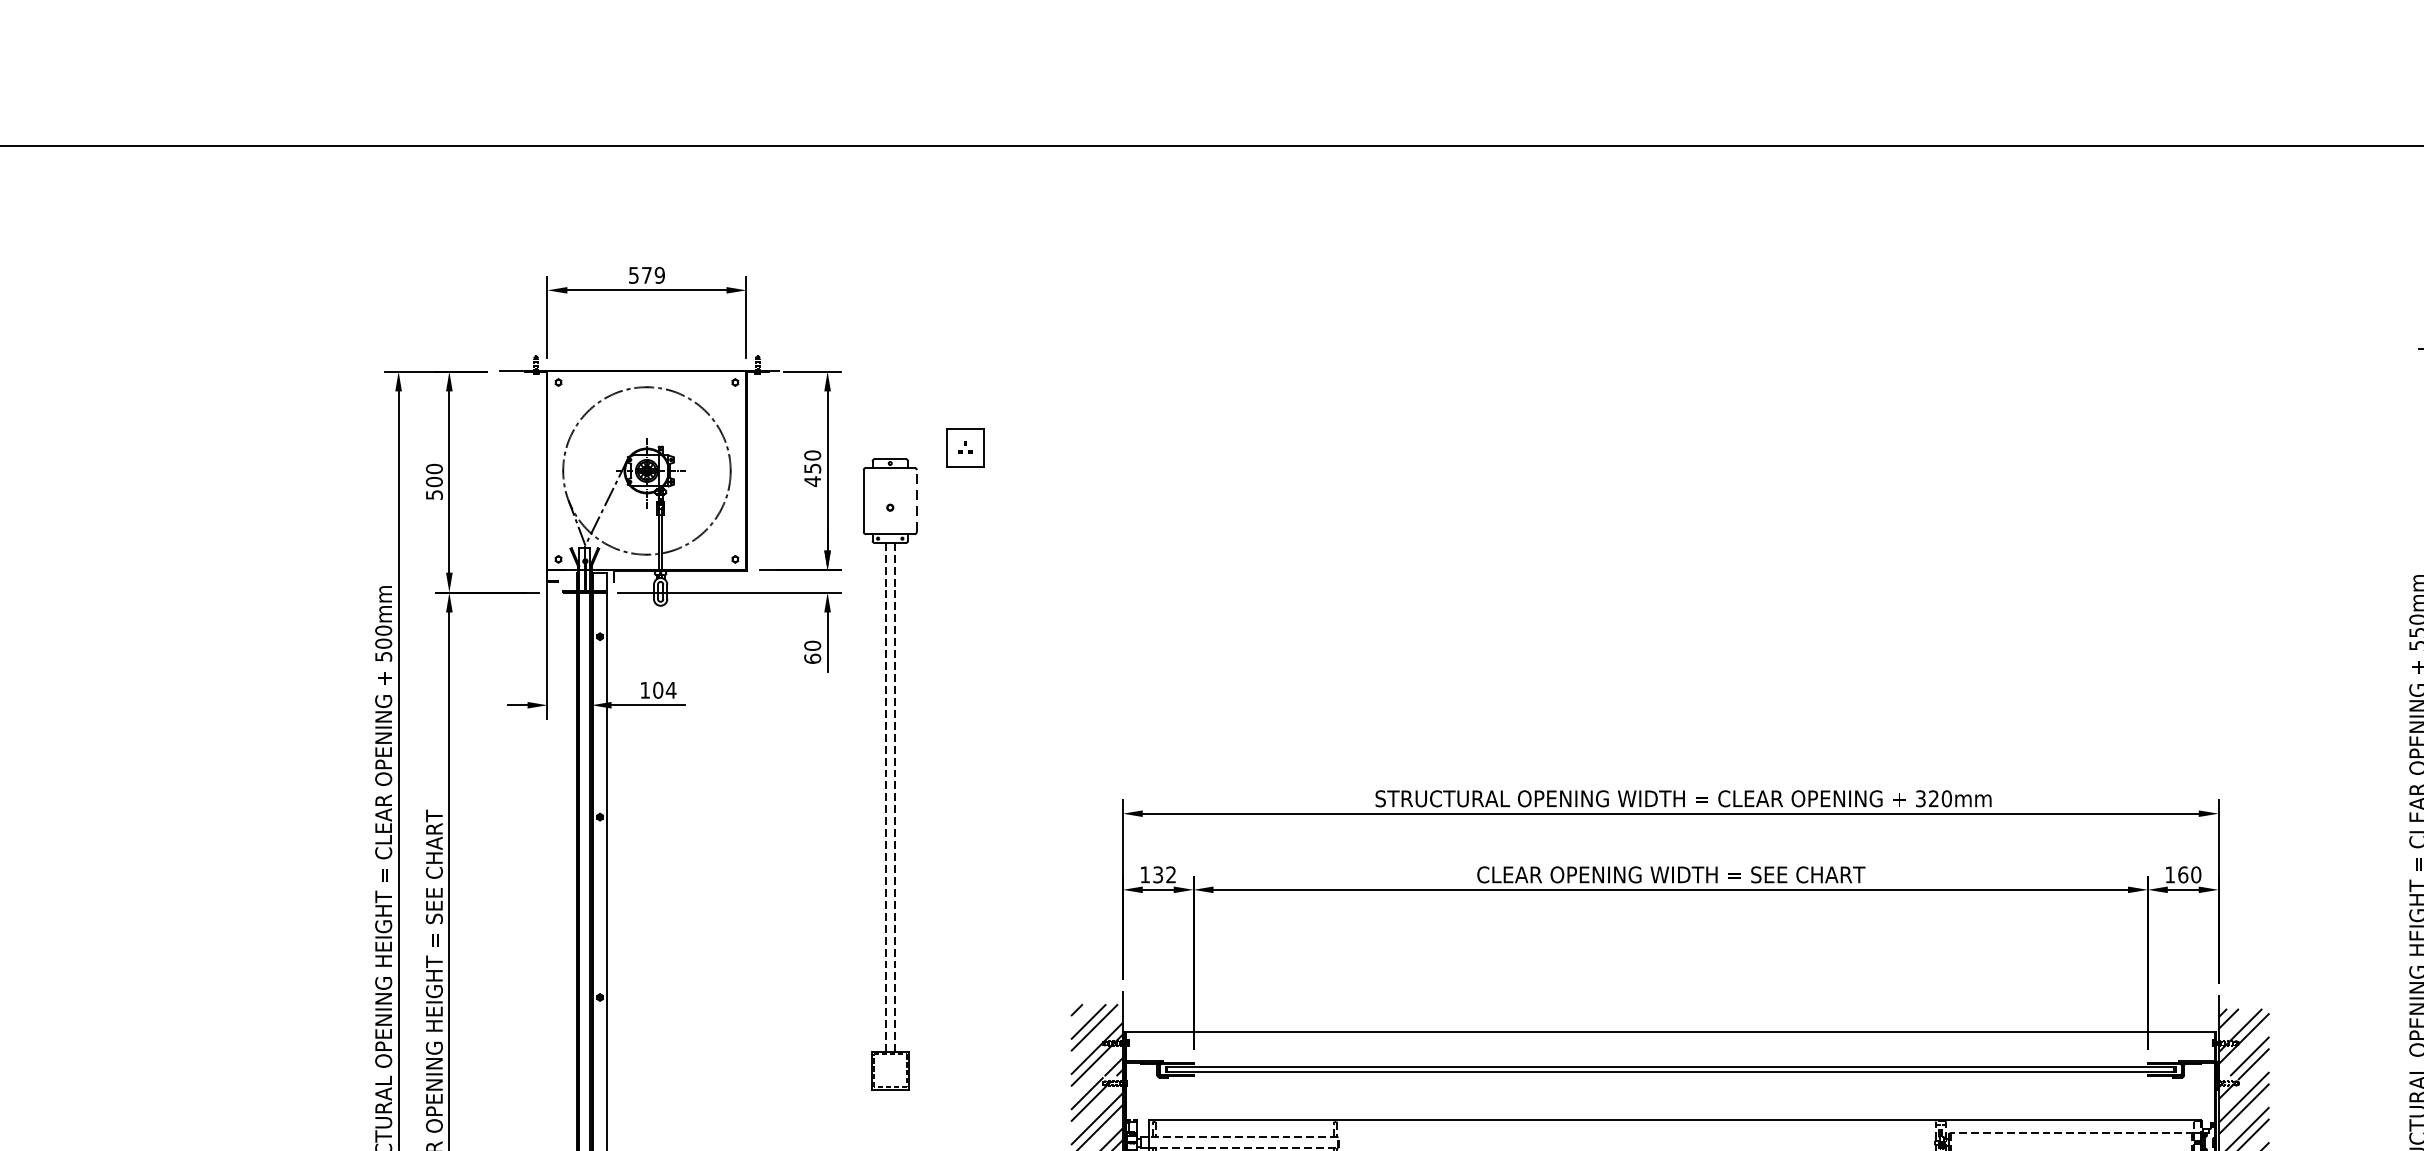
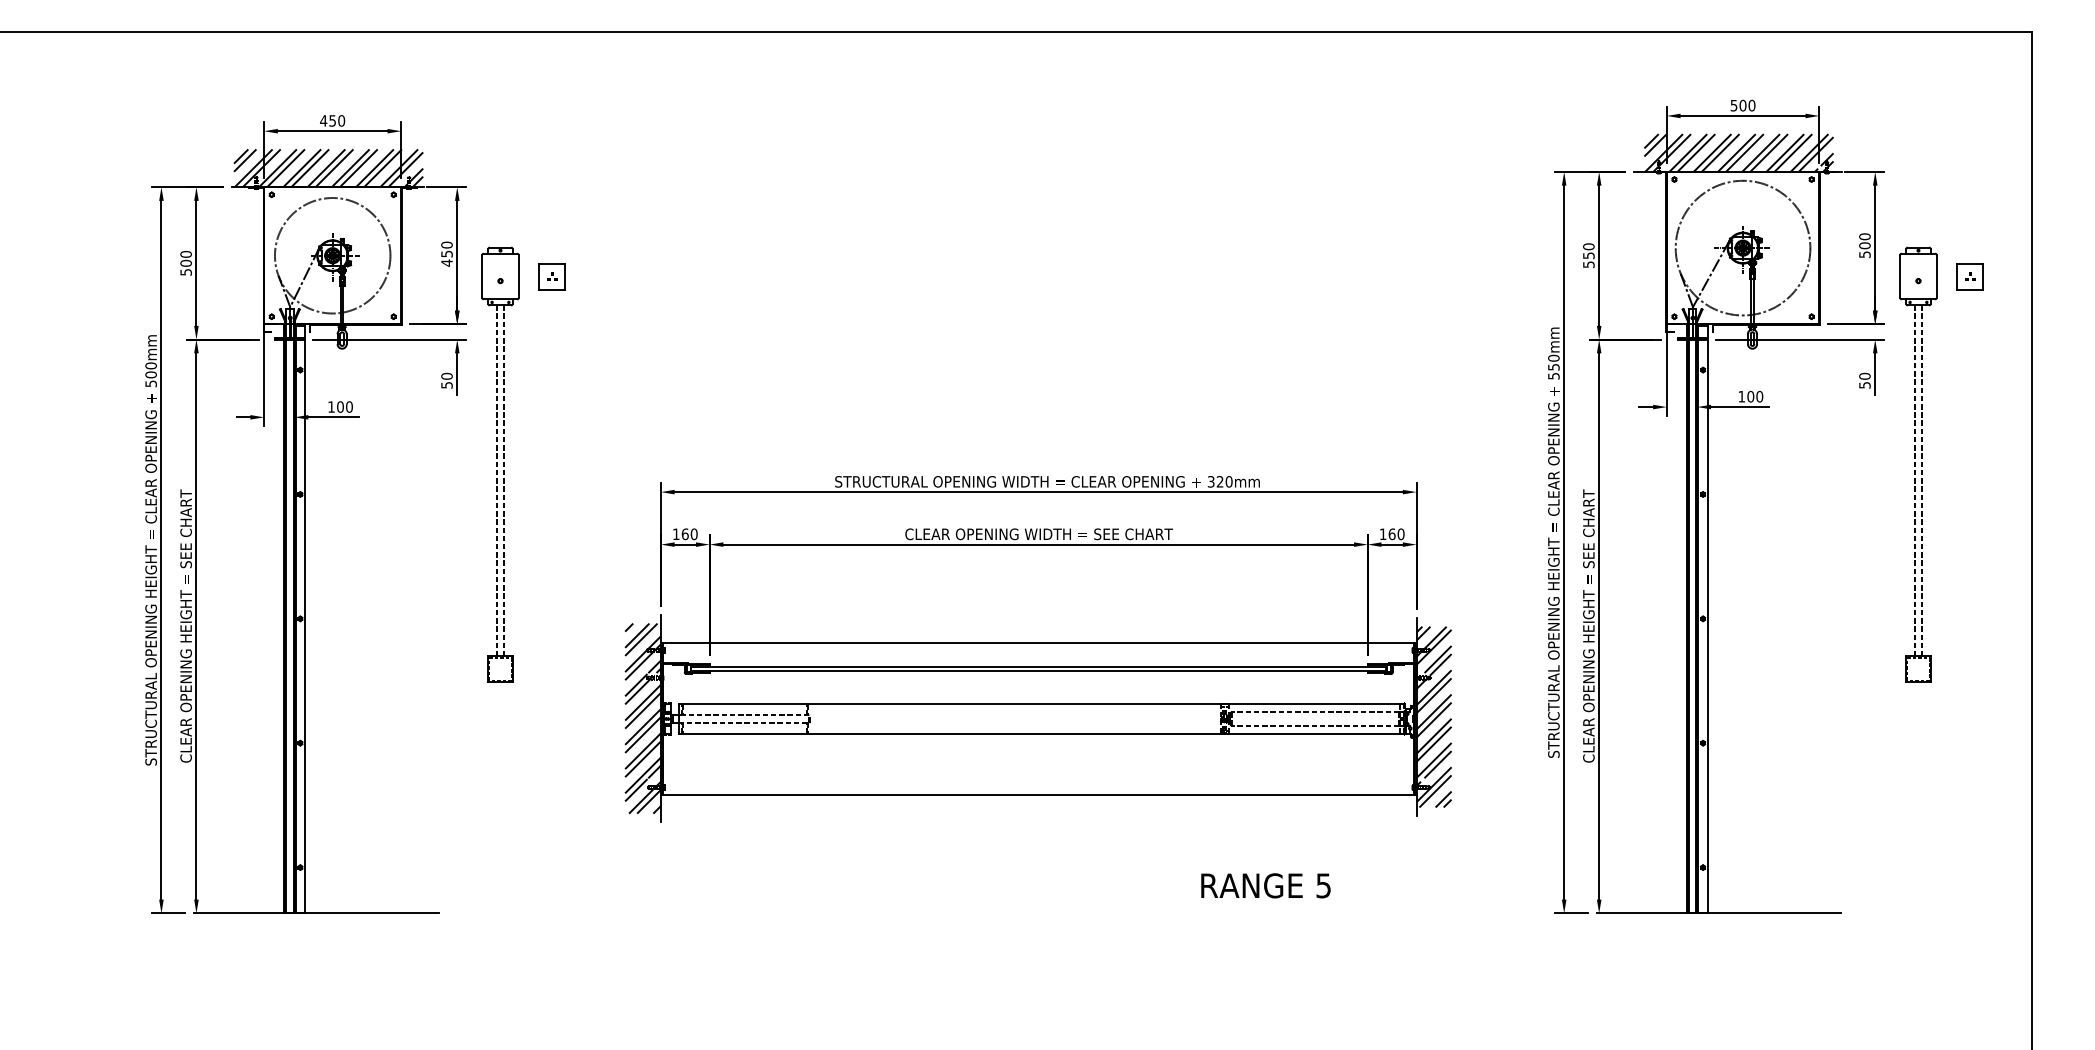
text: (646, 274) -> (332, 120), 579 -> 450
hatch: (640, 344) -> (328, 168), added
part: (964, 447) -> (551, 276), moved
line: (916, 501) -> (518, 276), dashed -> solid
text: (811, 657) -> (446, 384), 60 -> 50
text: (671, 689) -> (349, 406), 104 -> 100
text: (1164, 875) -> (689, 534), 132 -> 160

